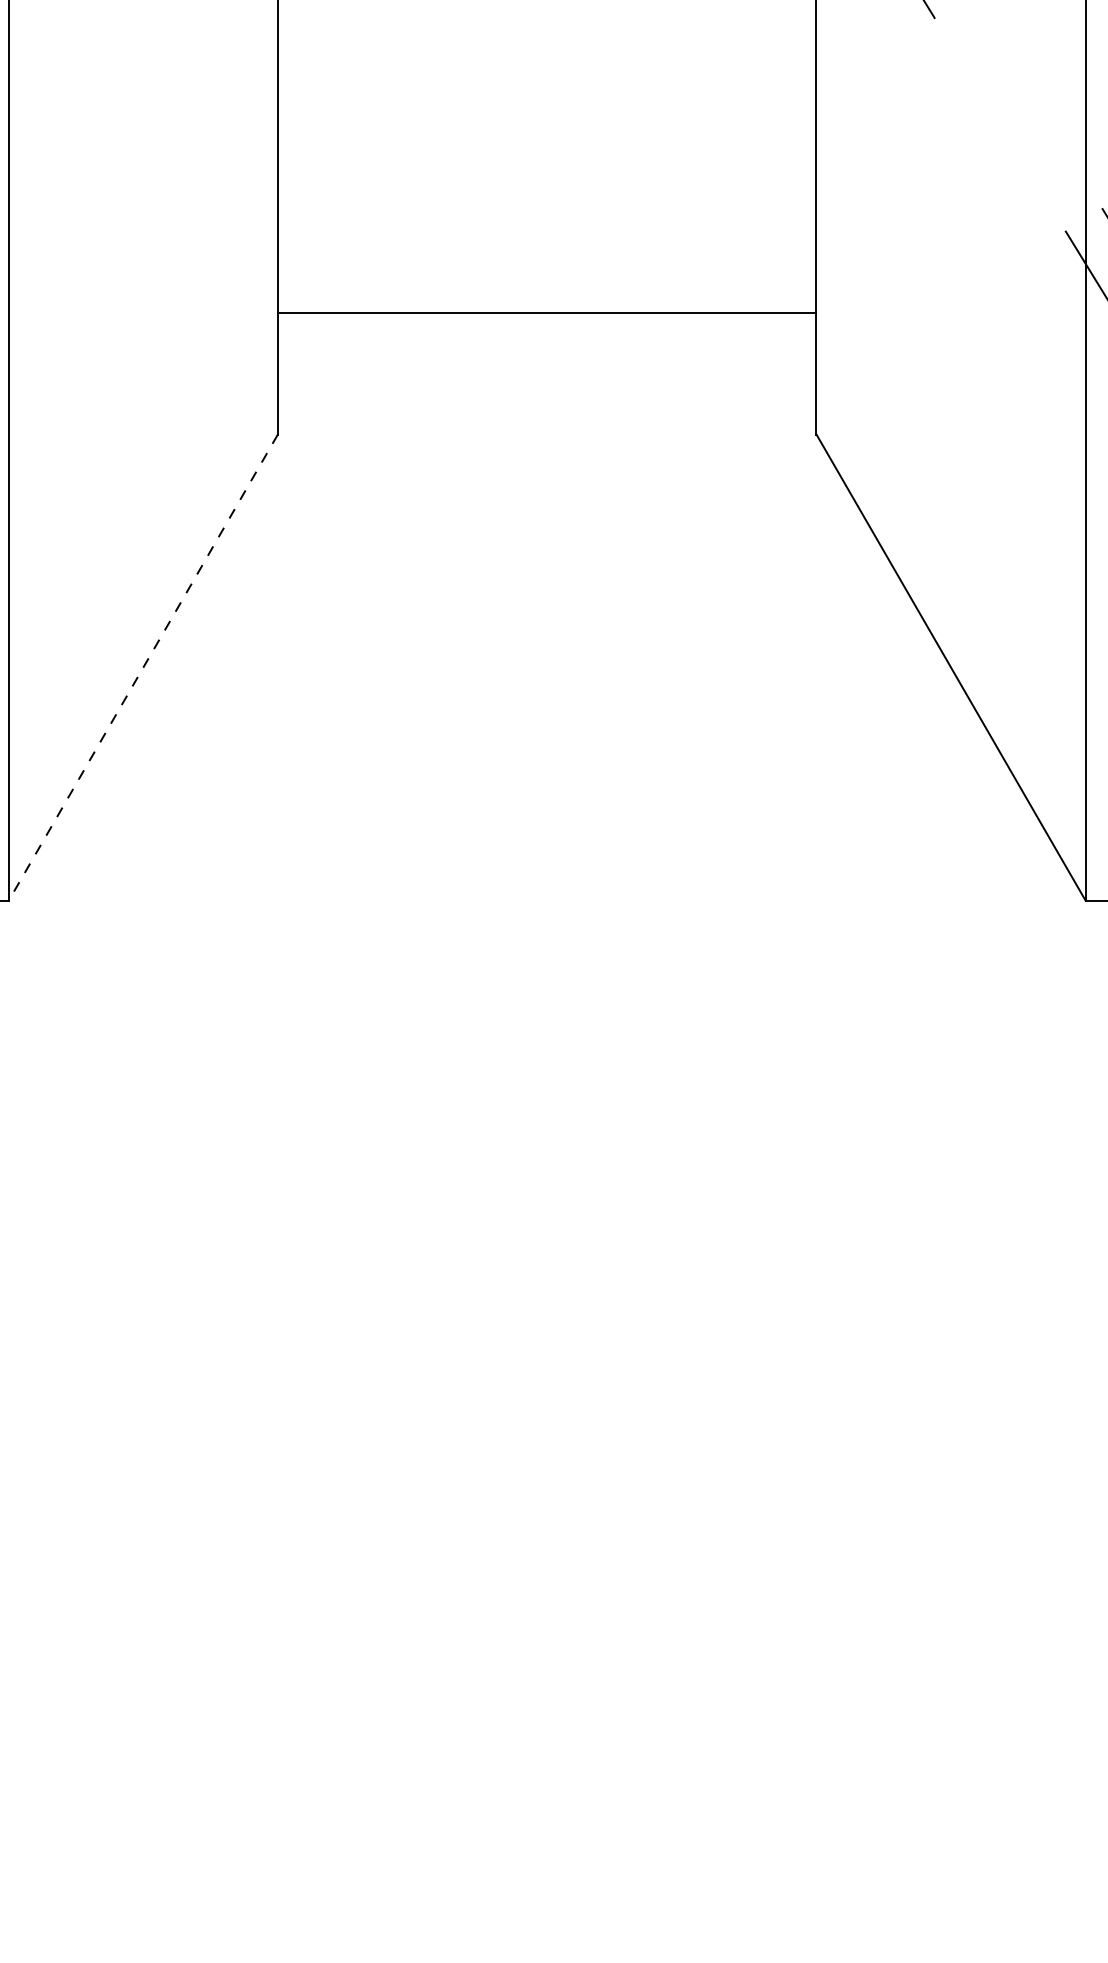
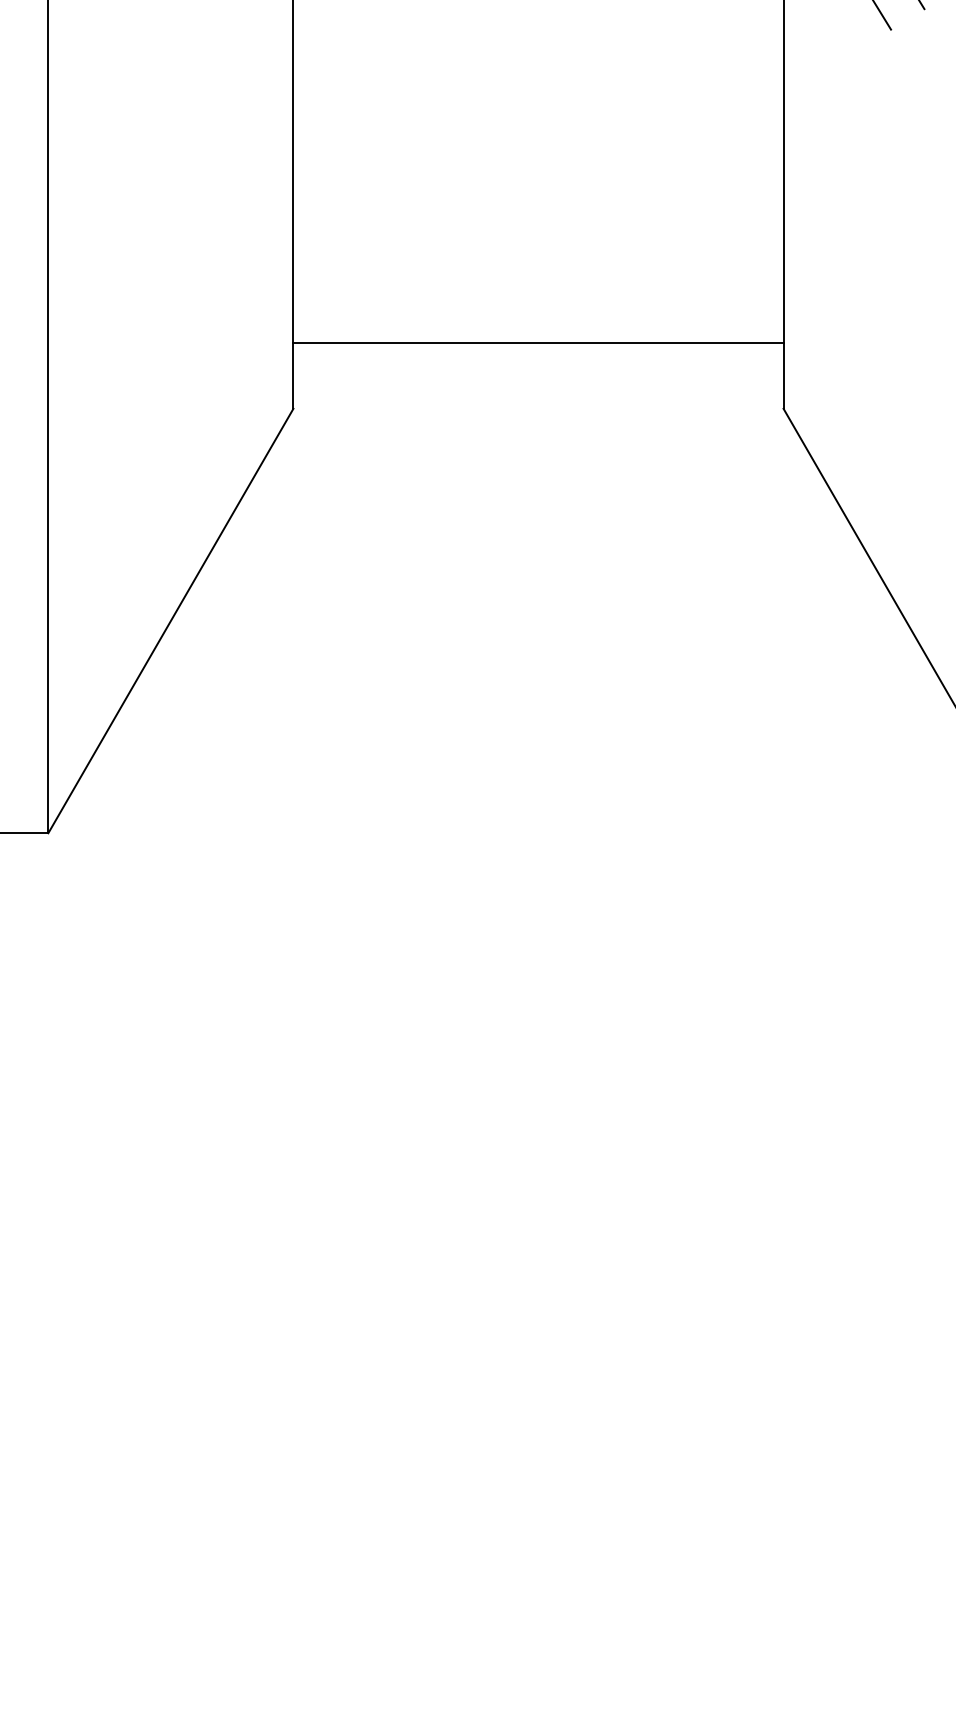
line: (546, 313) -> (537, 343), moved
line: (143, 668) -> (171, 621), dashed -> solid

